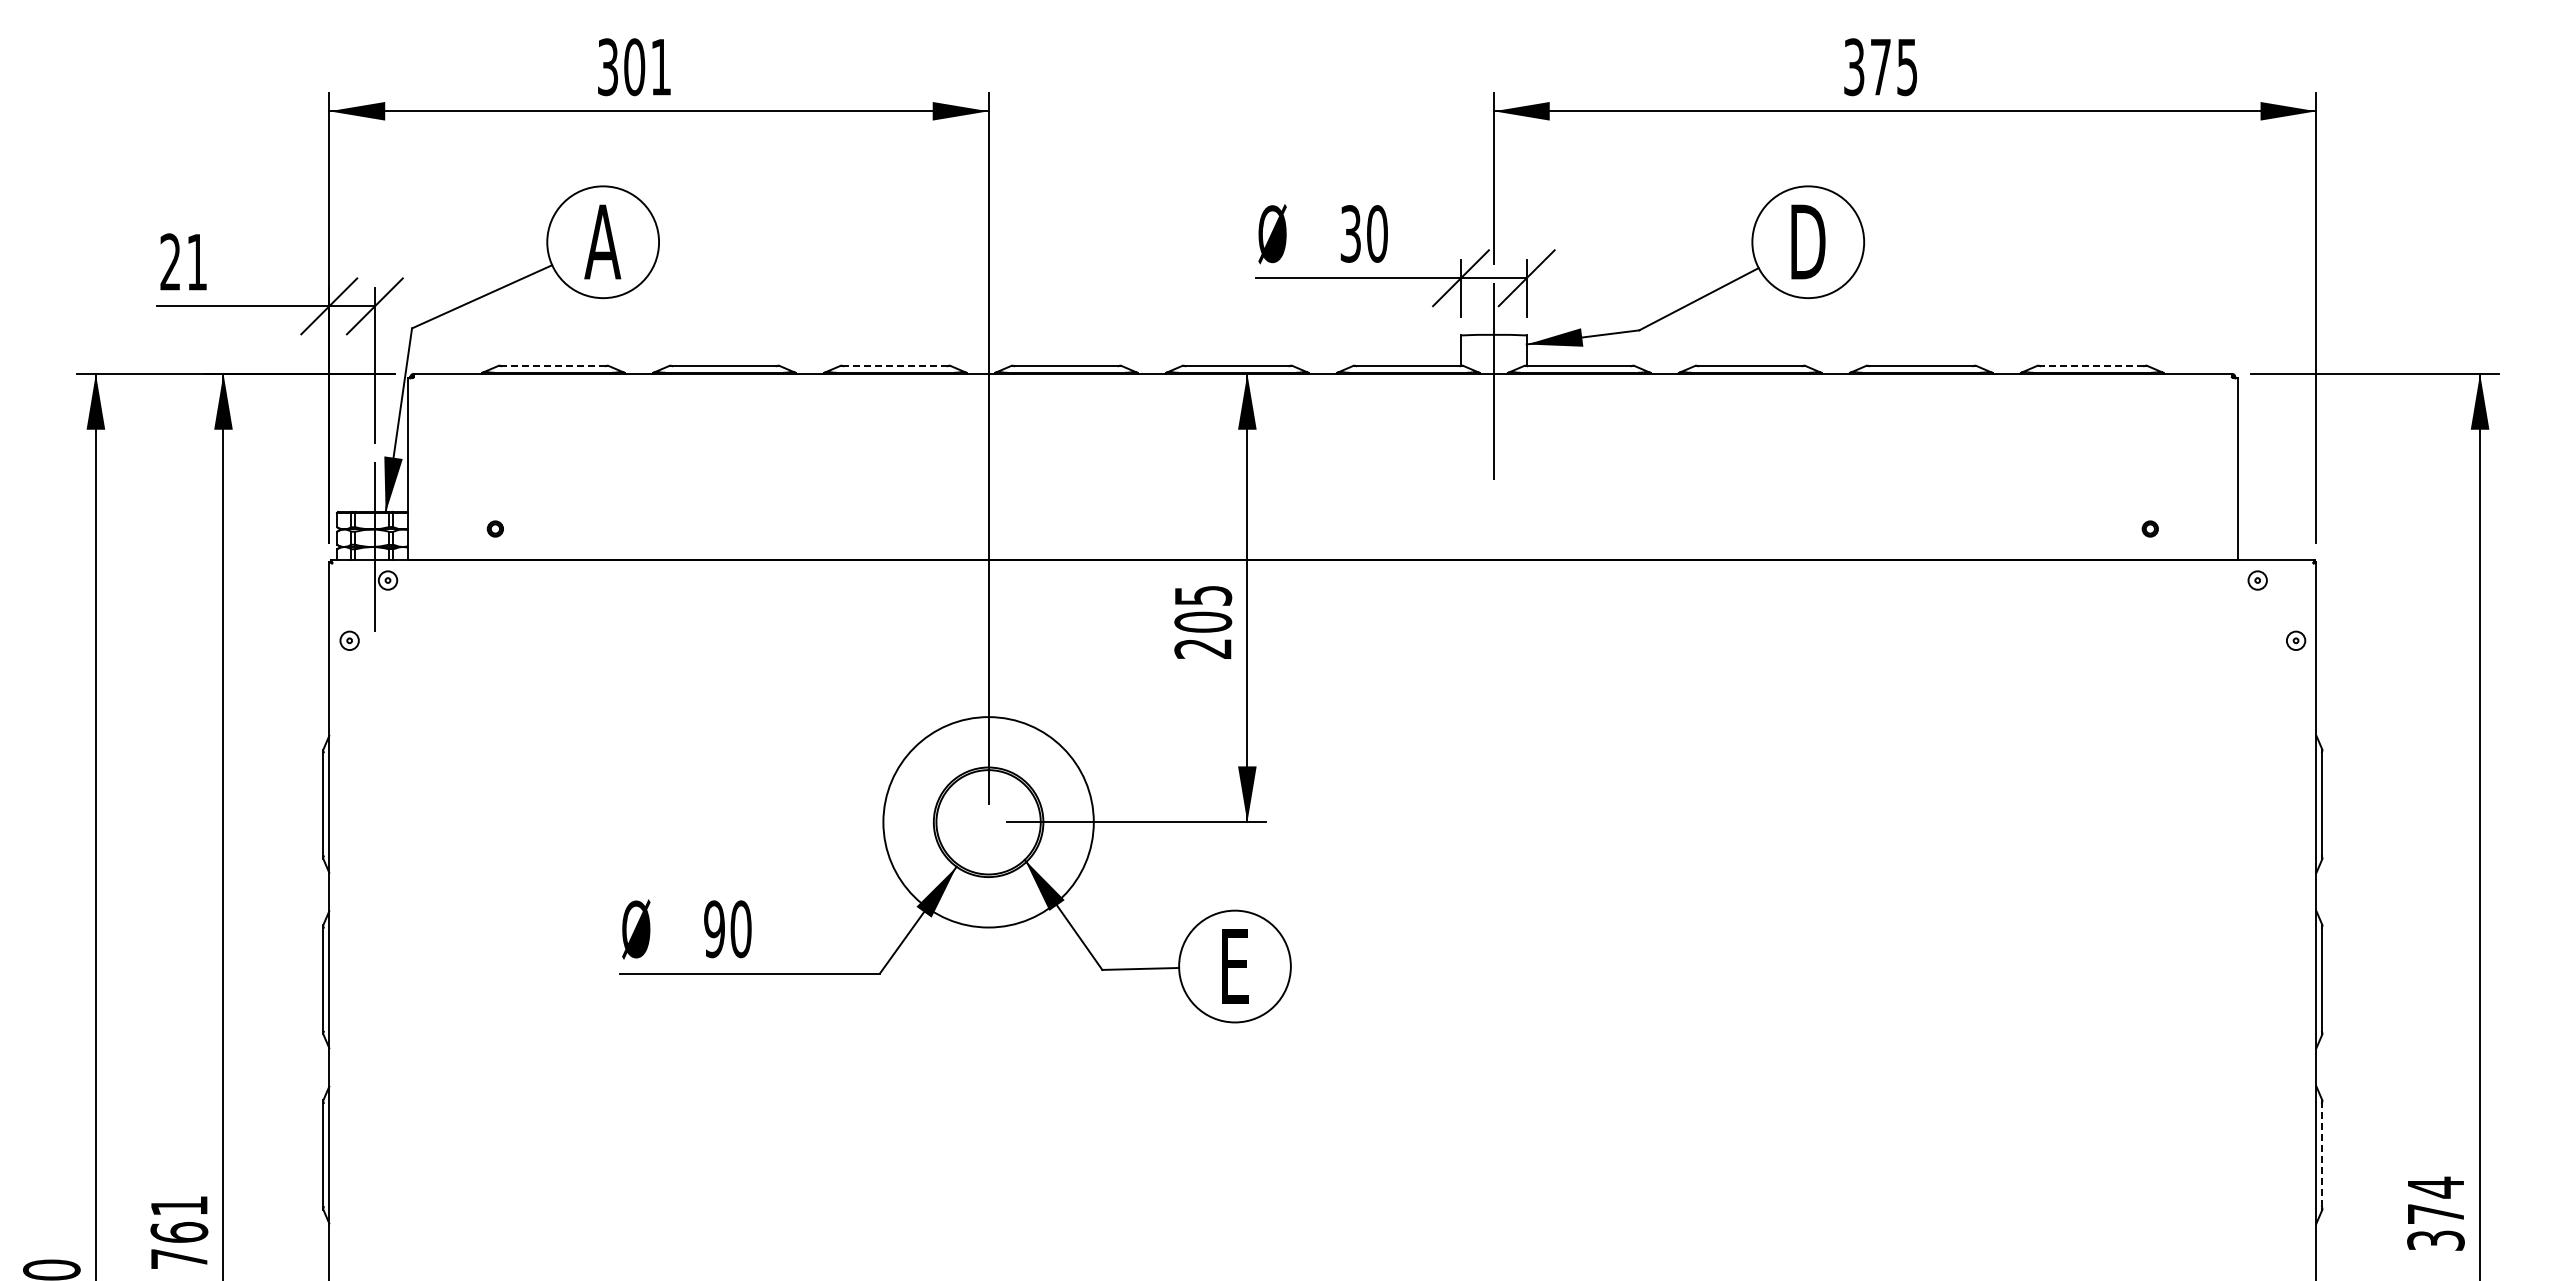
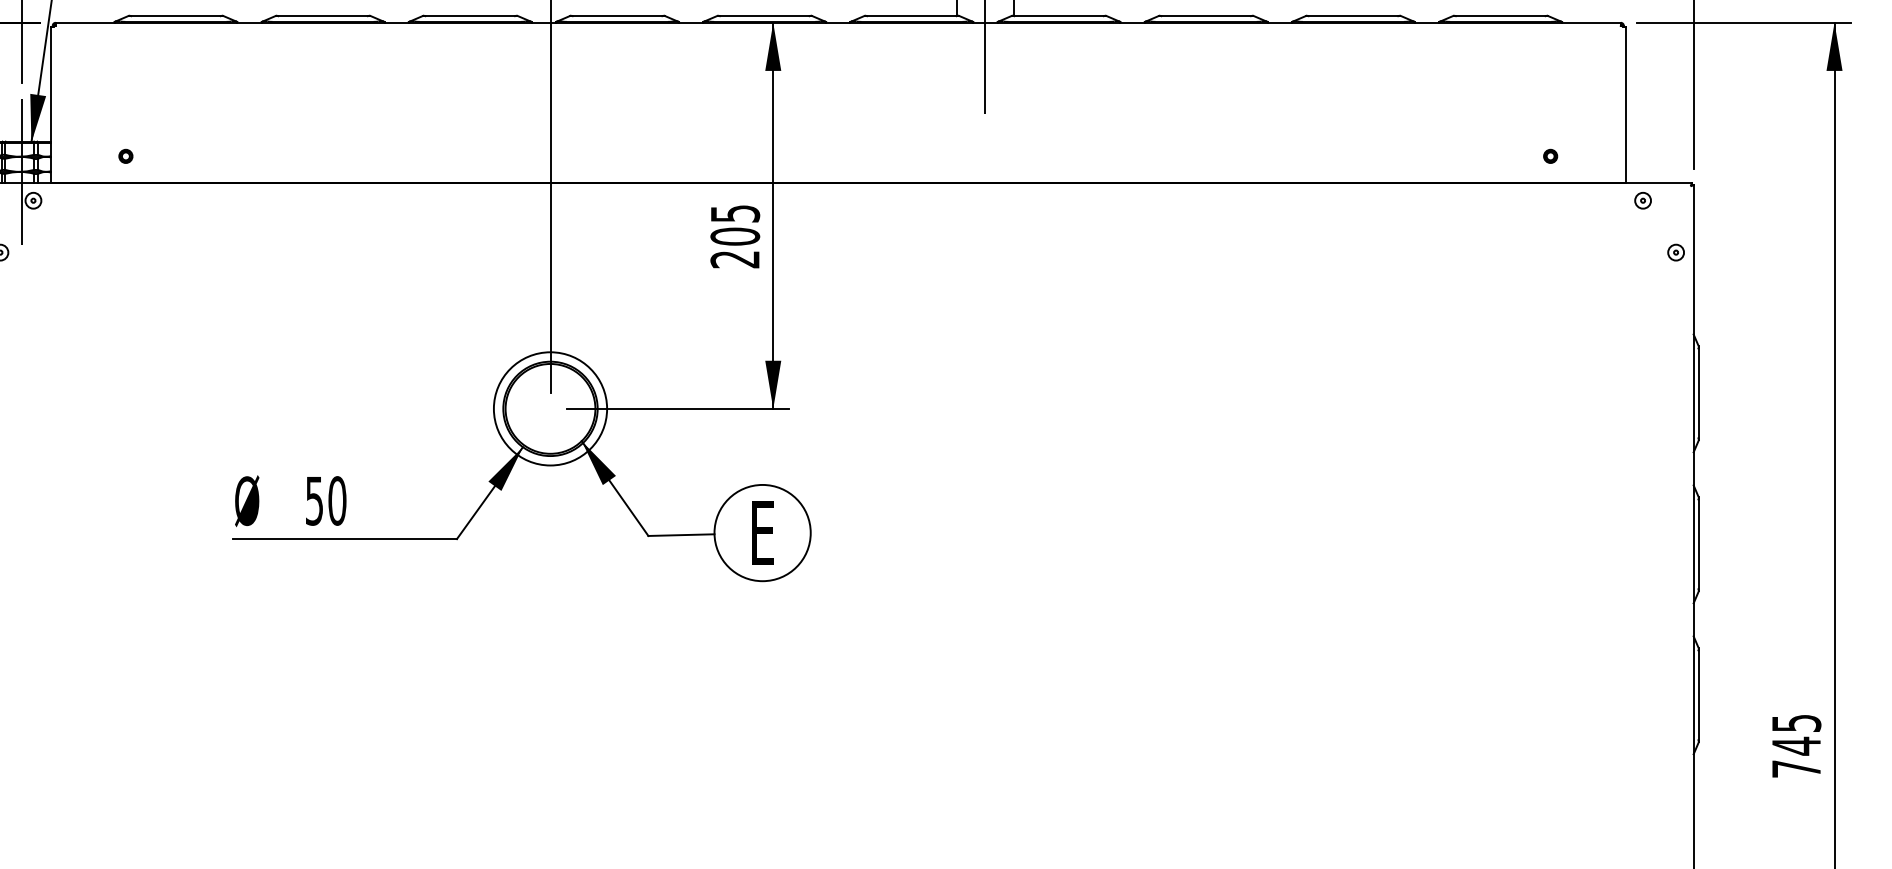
line: (553, 365) -> (175, 15), dashed -> solid
line: (895, 365) -> (470, 15), dashed -> solid
line: (2092, 365) -> (1500, 15), dashed -> solid
circle: (988, 822) -> (550, 409), size x0.62
text: (714, 928) -> (314, 500), 90 -> 50
line: (2322, 1155) -> (1698, 695), dashed -> solid
text: (2435, 1213) -> (1796, 745), 374 -> 745

